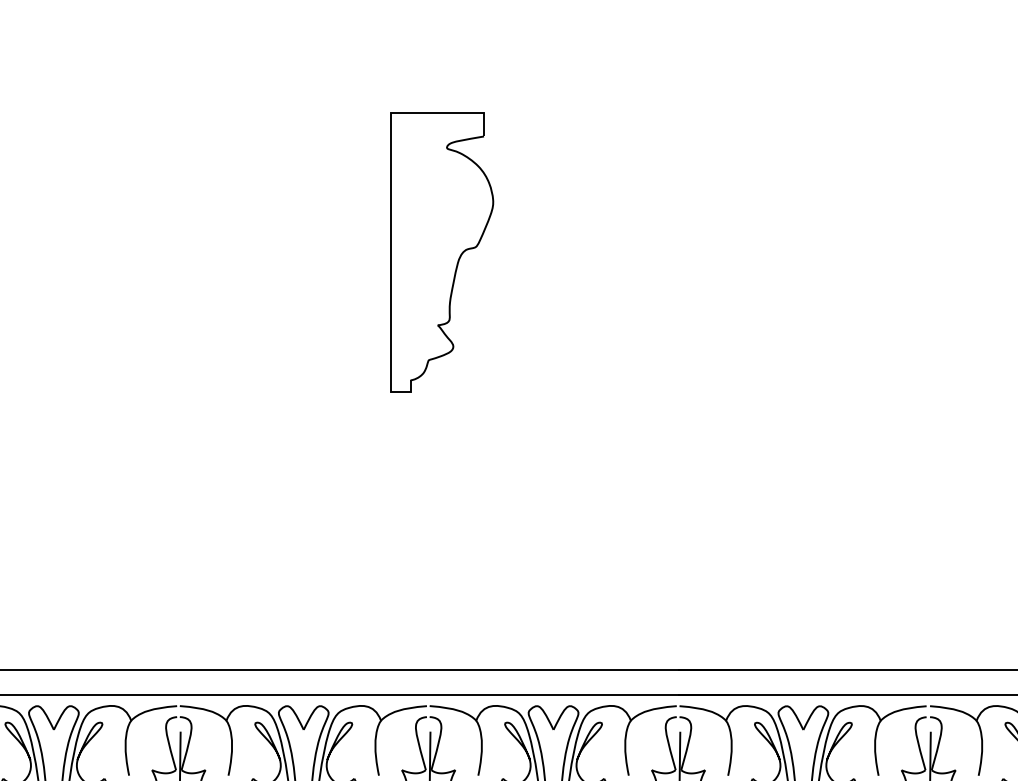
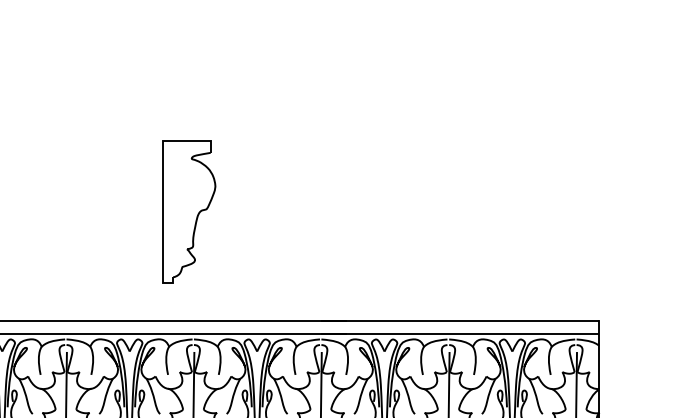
part: (442, 251) -> (189, 211), moved

